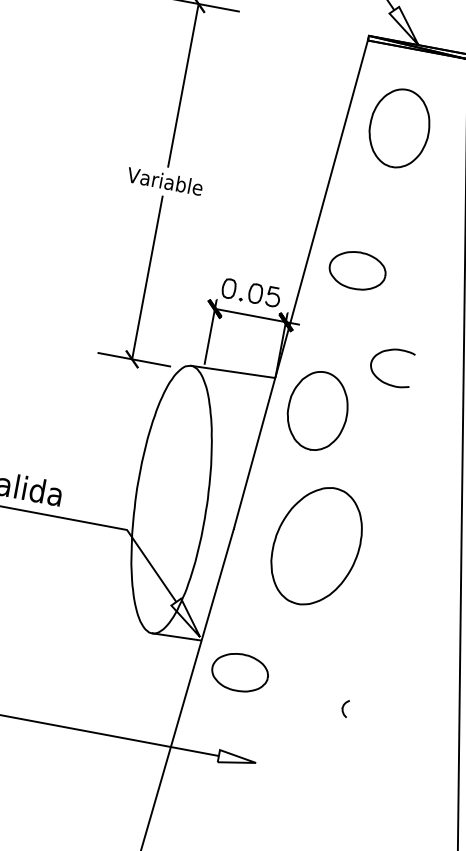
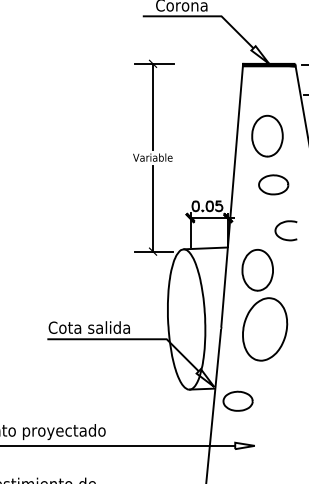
curve: (373, 122) -> (253, 135), moved
curve: (360, 254) -> (273, 176), moved
curve: (290, 406) -> (243, 270), moved
part: (343, 708) -> (294, 409), removed

